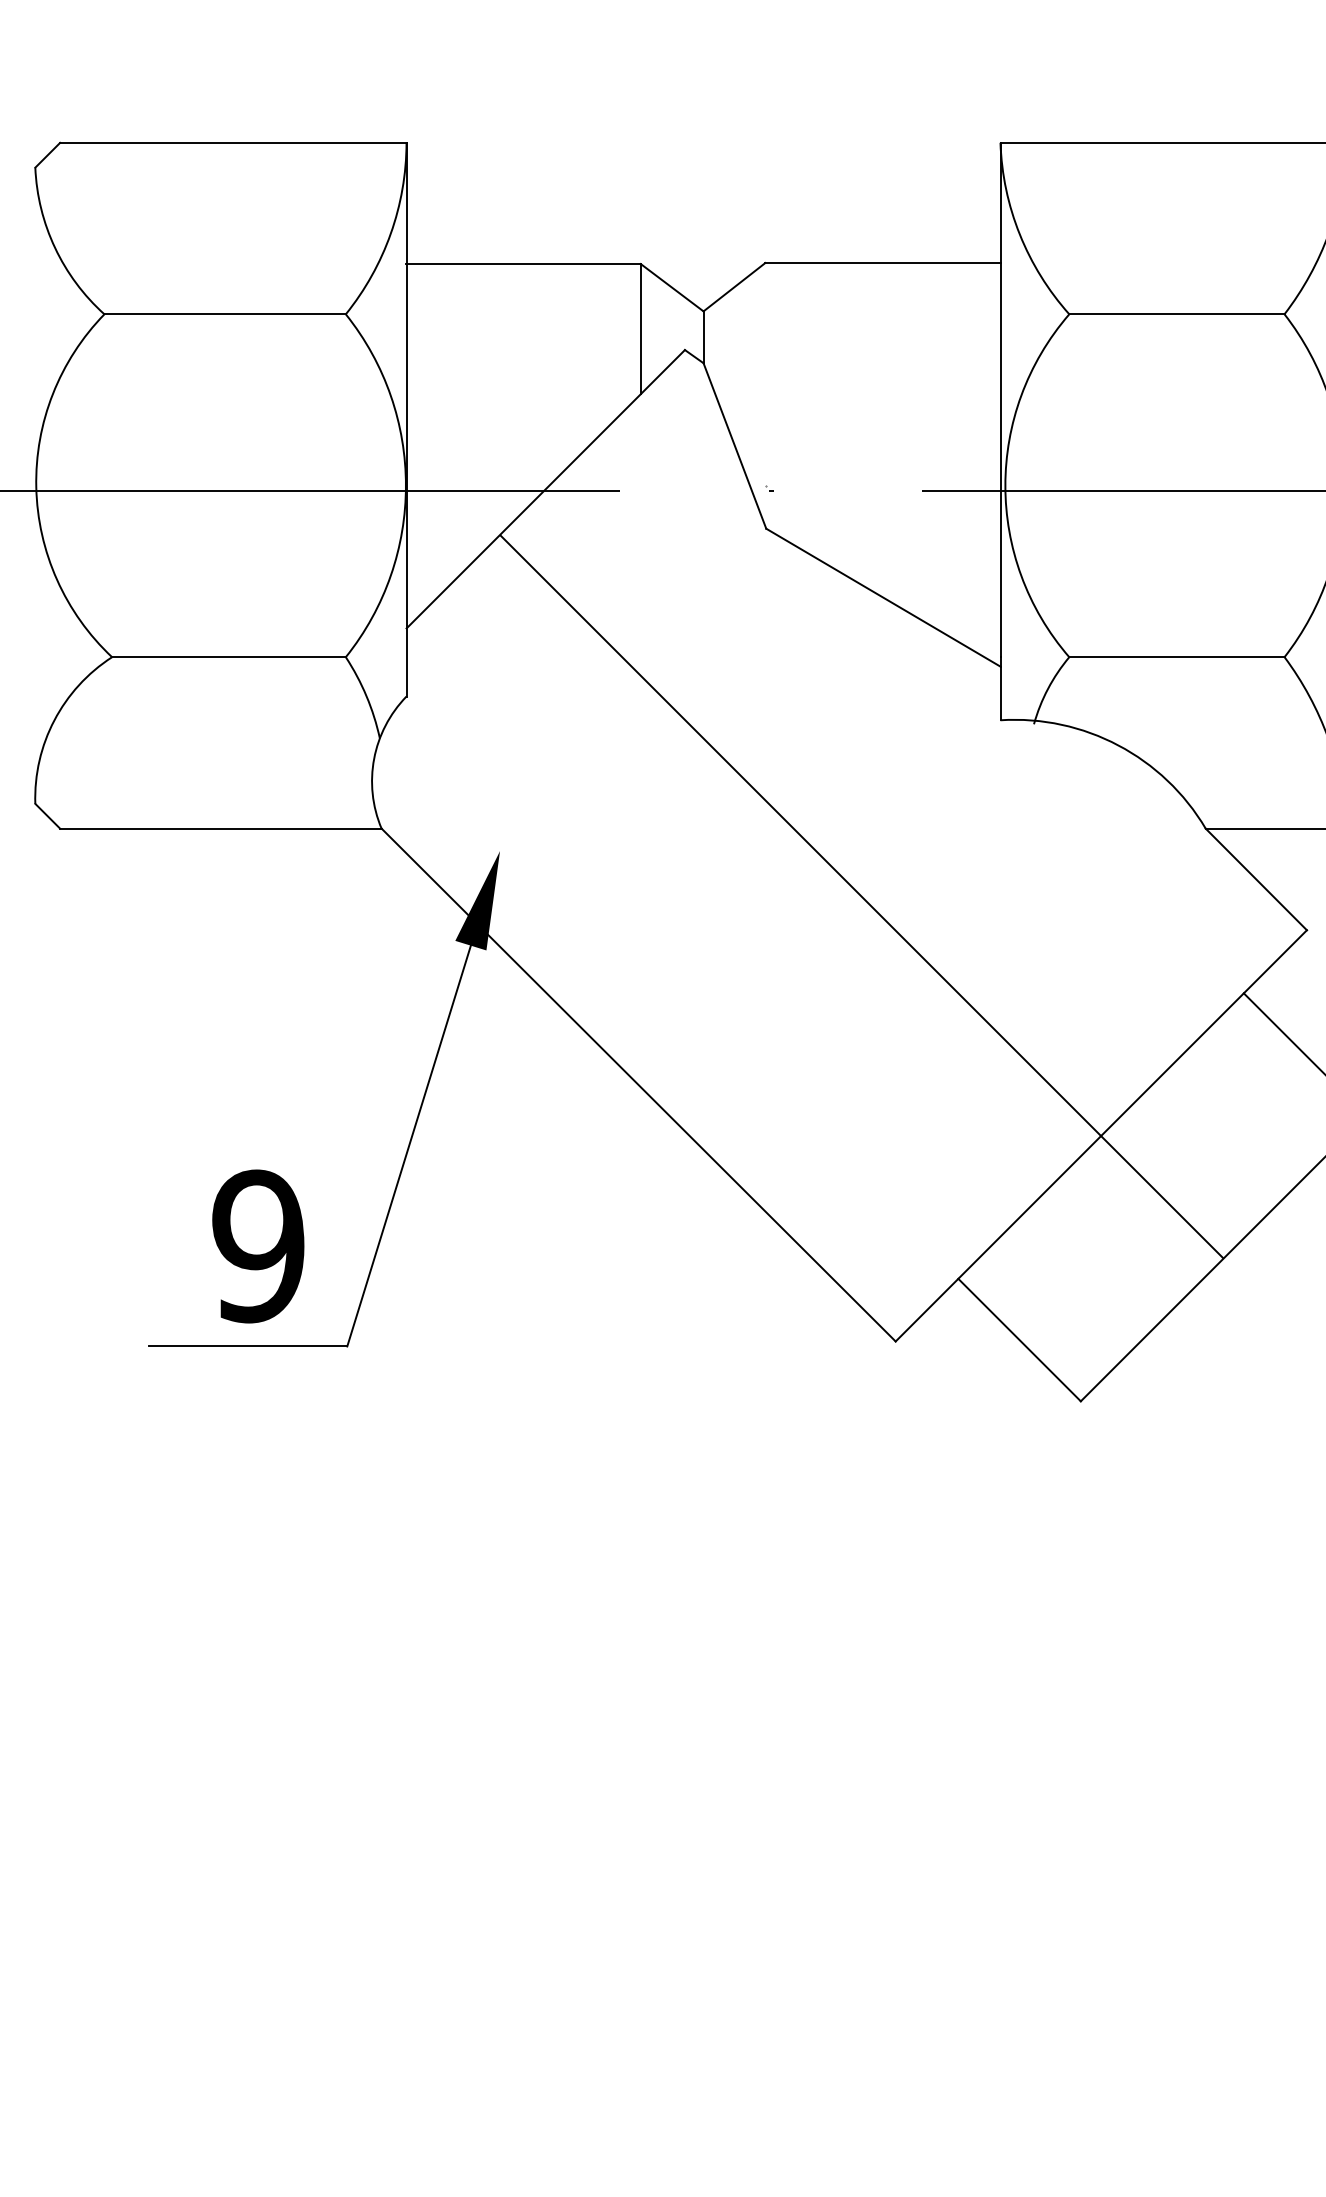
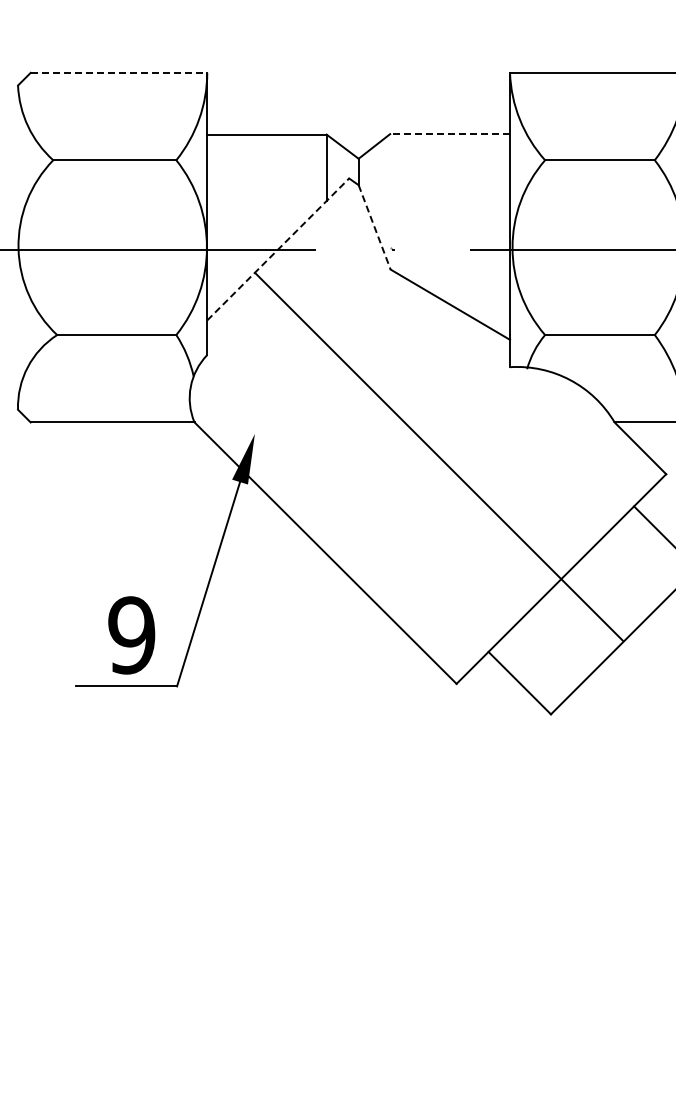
line: (234, 142) -> (119, 72), solid -> dashed
line: (883, 263) -> (450, 134), solid -> dashed
line: (734, 446) -> (374, 227), solid -> dashed
line: (546, 489) -> (278, 249), solid -> dashed

